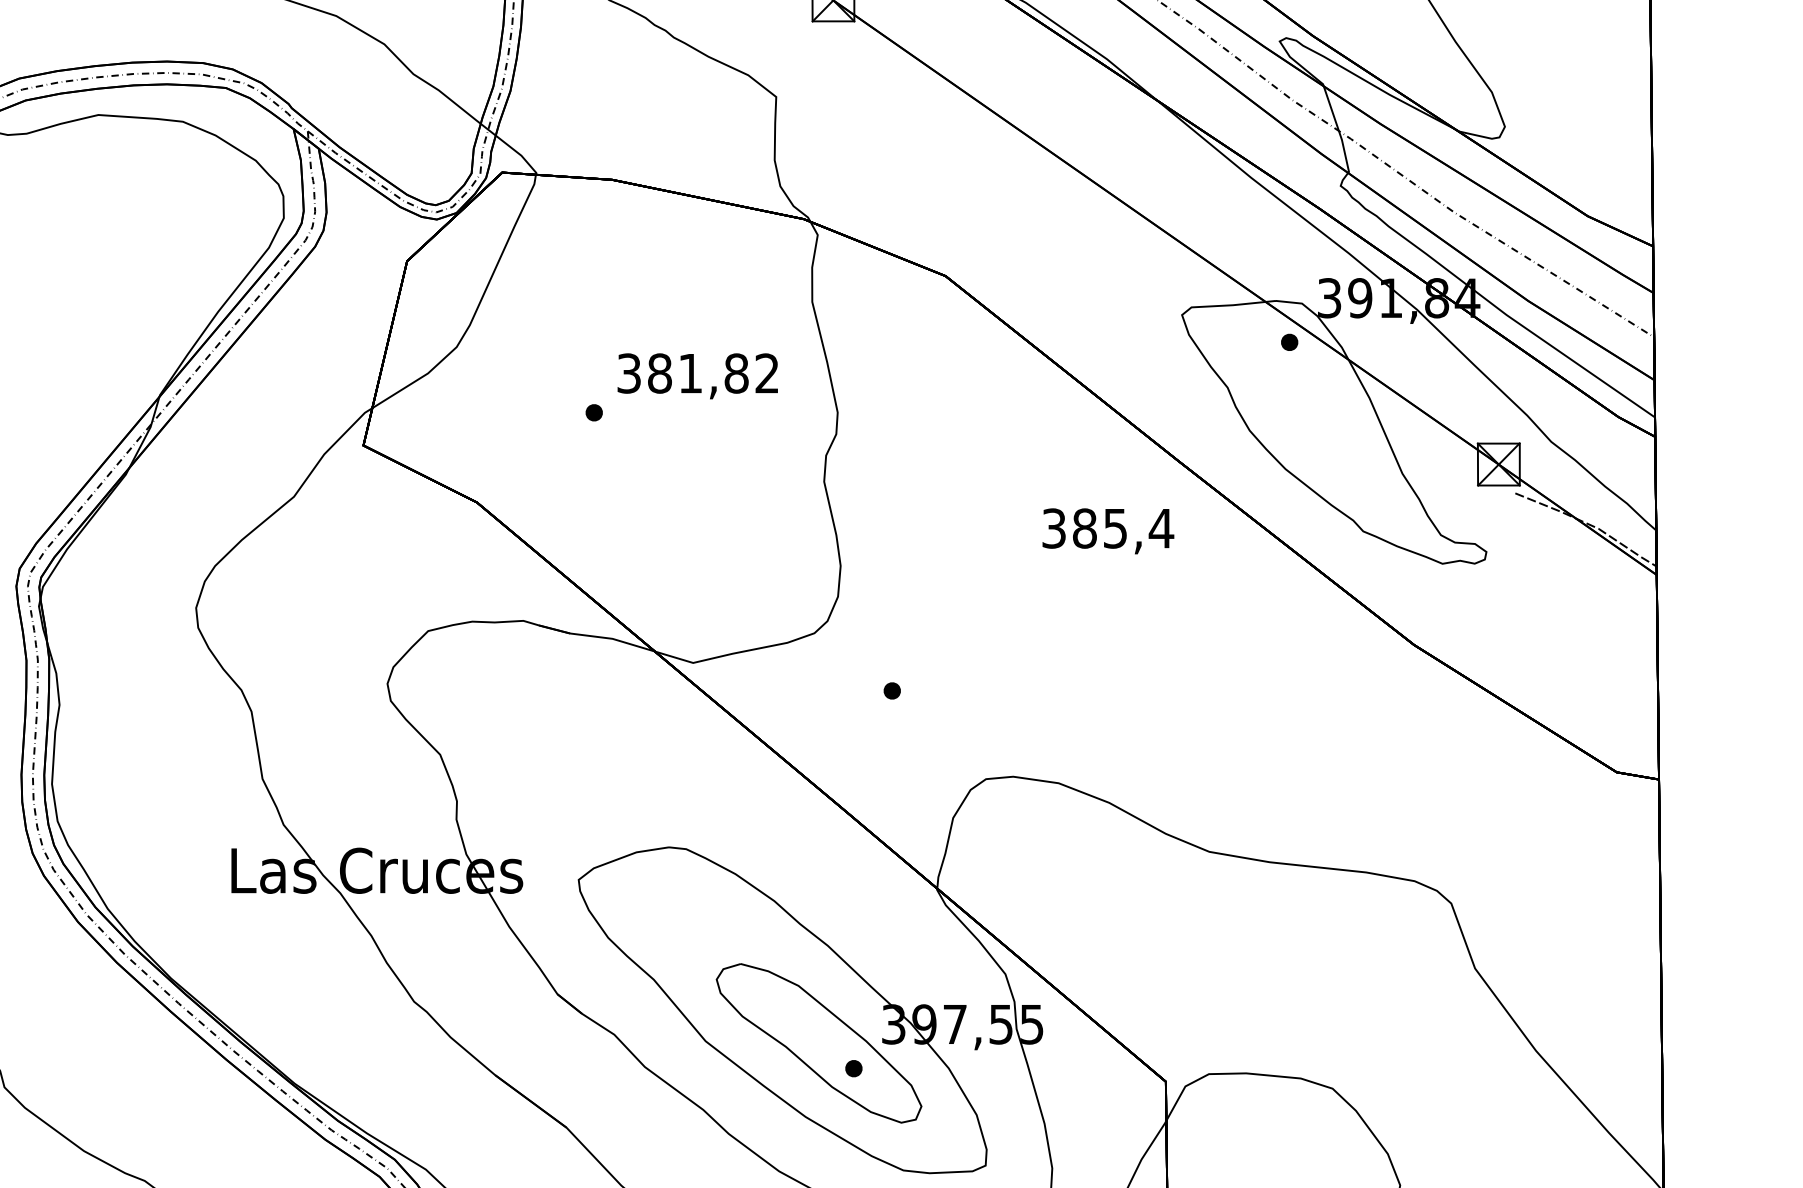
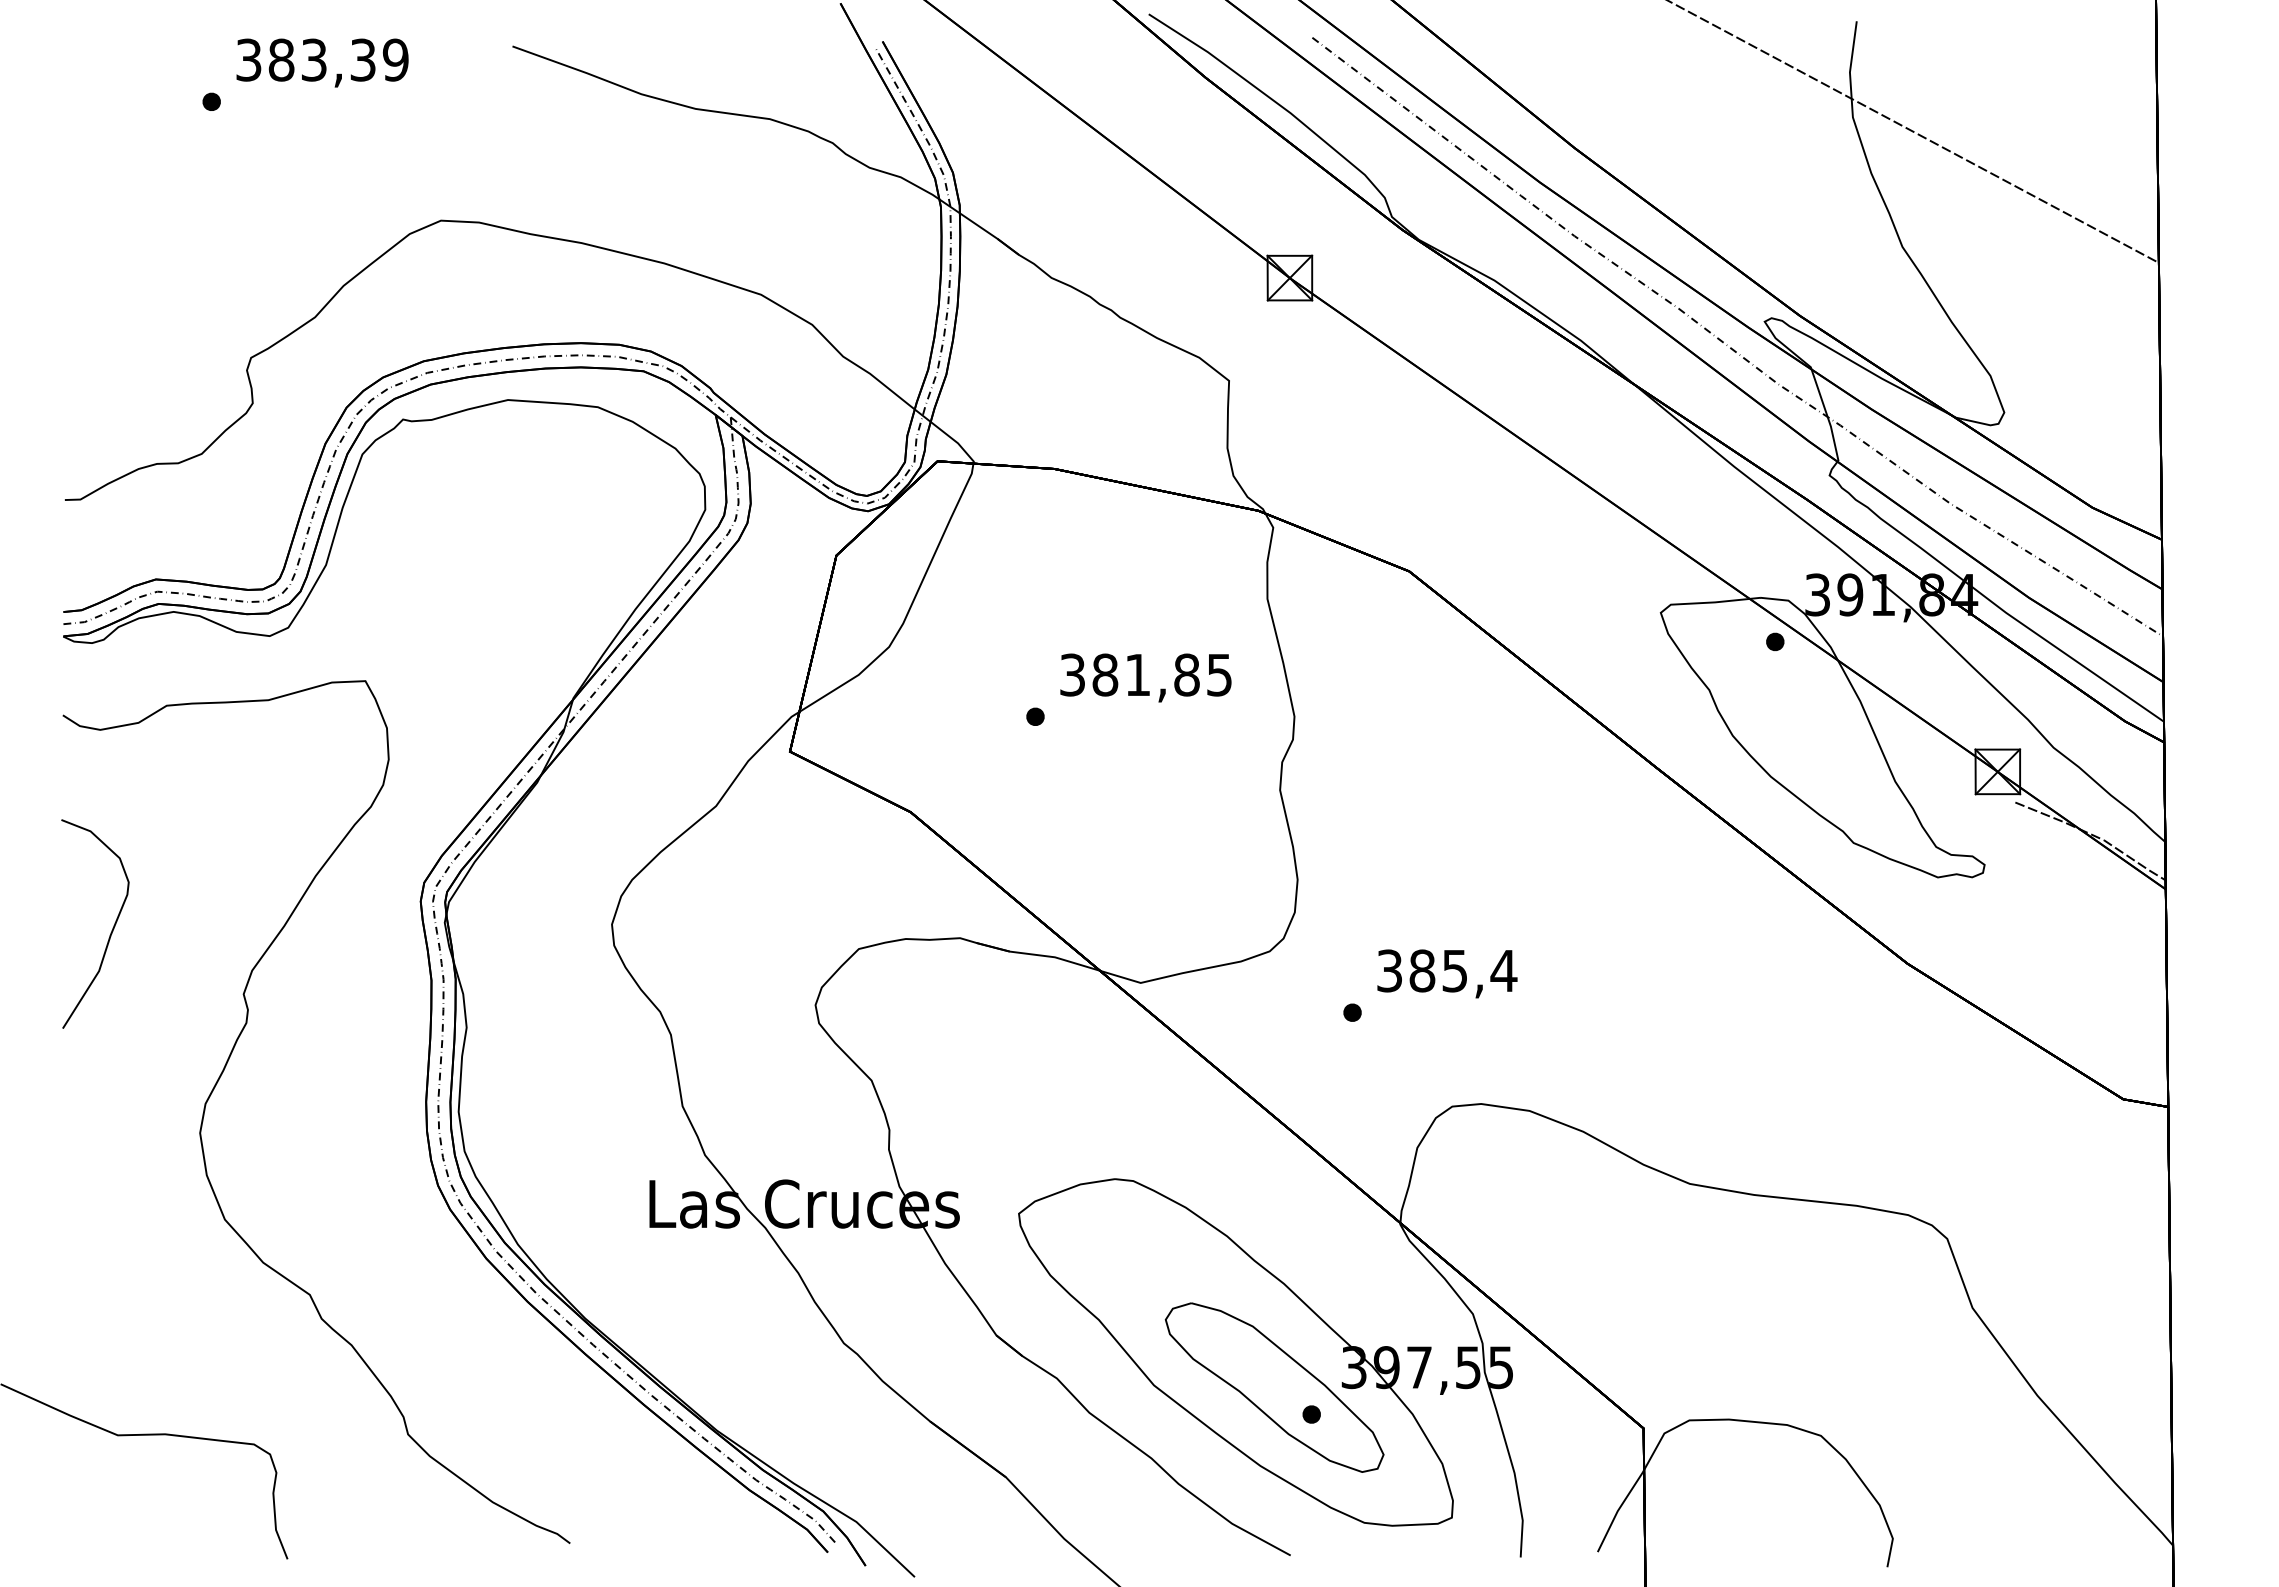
text: (767, 373) -> (1219, 674), 381,82 -> 381,85
text: (1108, 530) -> (1447, 973), moved

